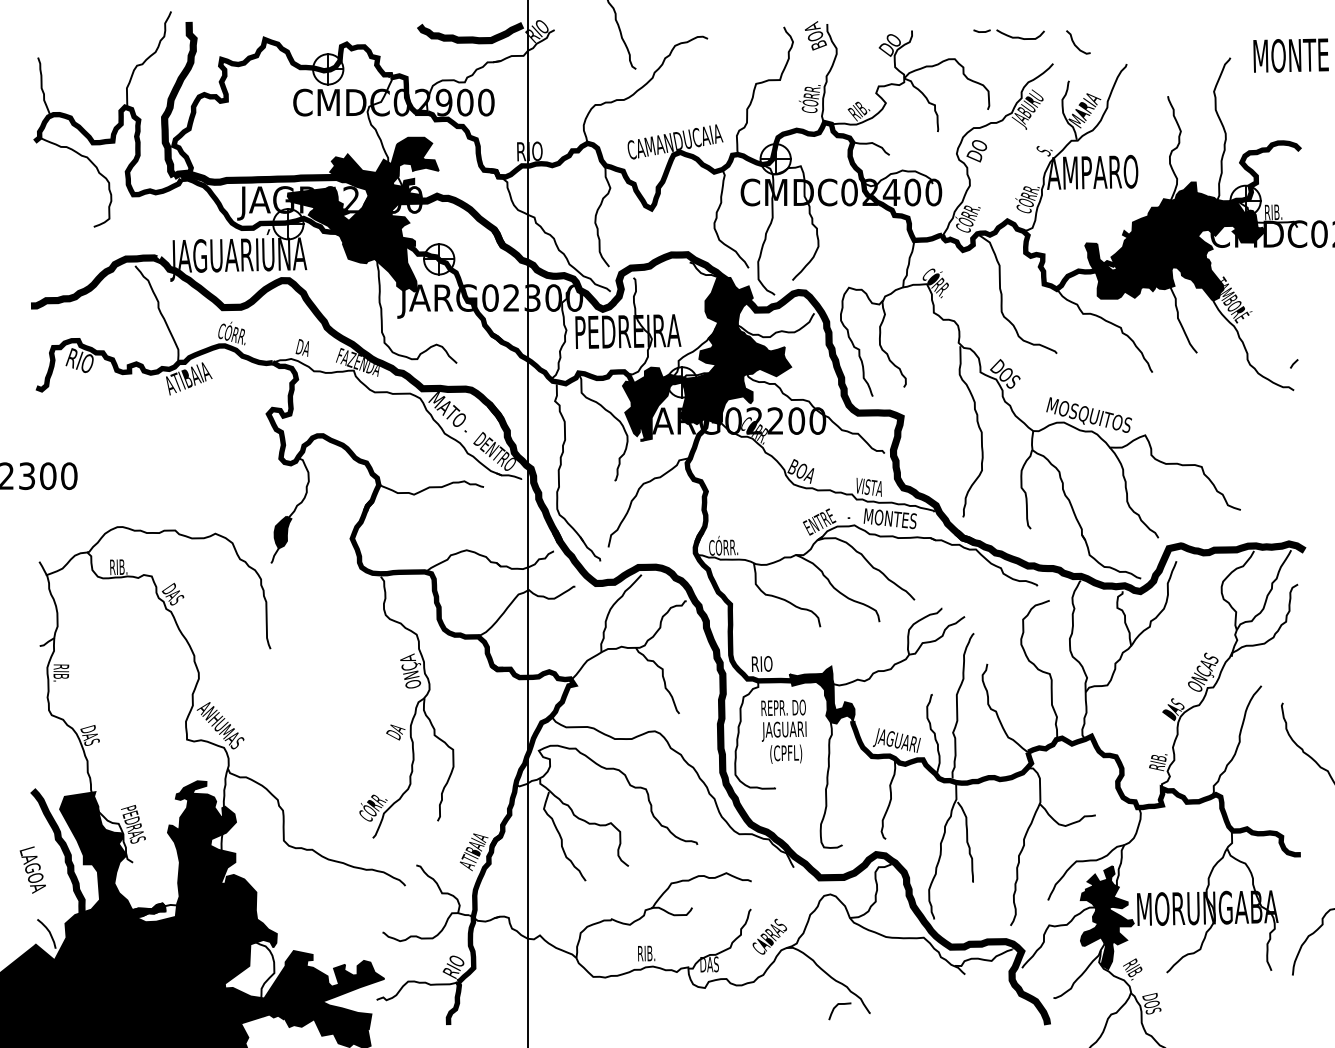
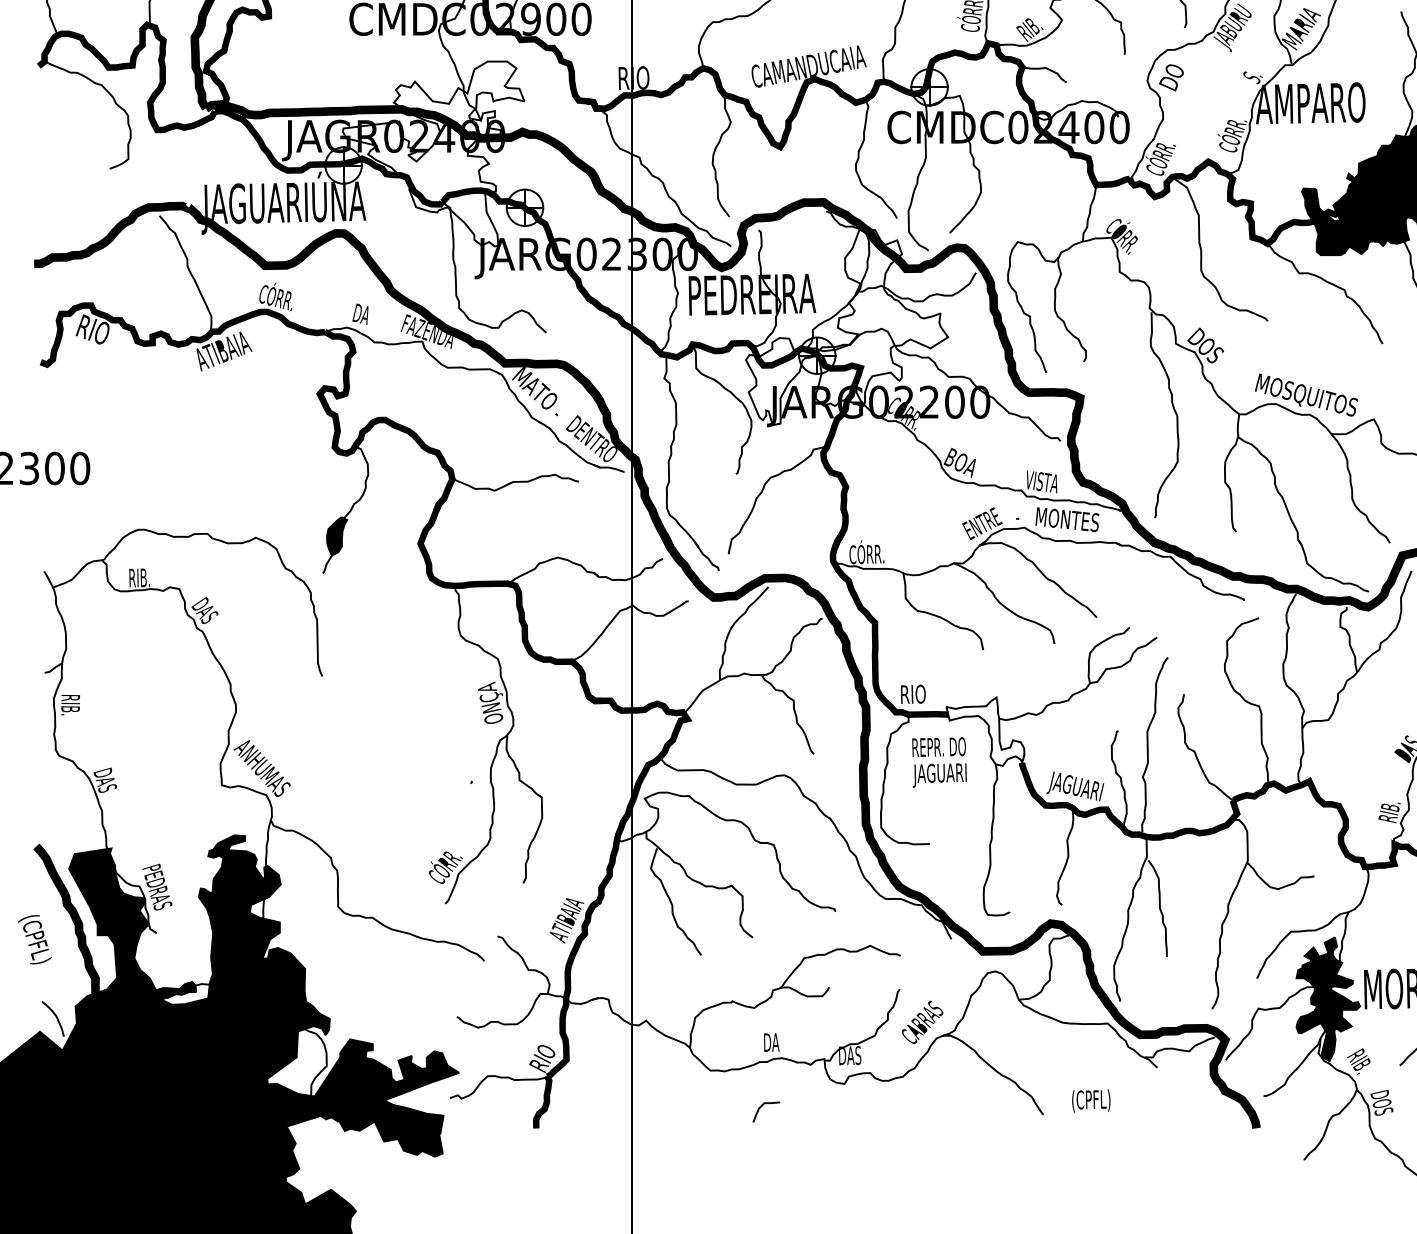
fill: (362, 214) -> (432, 153), removed
fill: (706, 358) -> (846, 327), removed
fill: (821, 694) -> (984, 731), removed
text: (395, 732) -> (472, 776), DA -> -
text: (786, 753) -> (1091, 1100), moved
text: (31, 869) -> (34, 941), LAGOA -> (CPFL)
text: (647, 953) -> (775, 1042), RIB. -> DA
curve: (836, 1007) -> (762, 1107), moved

